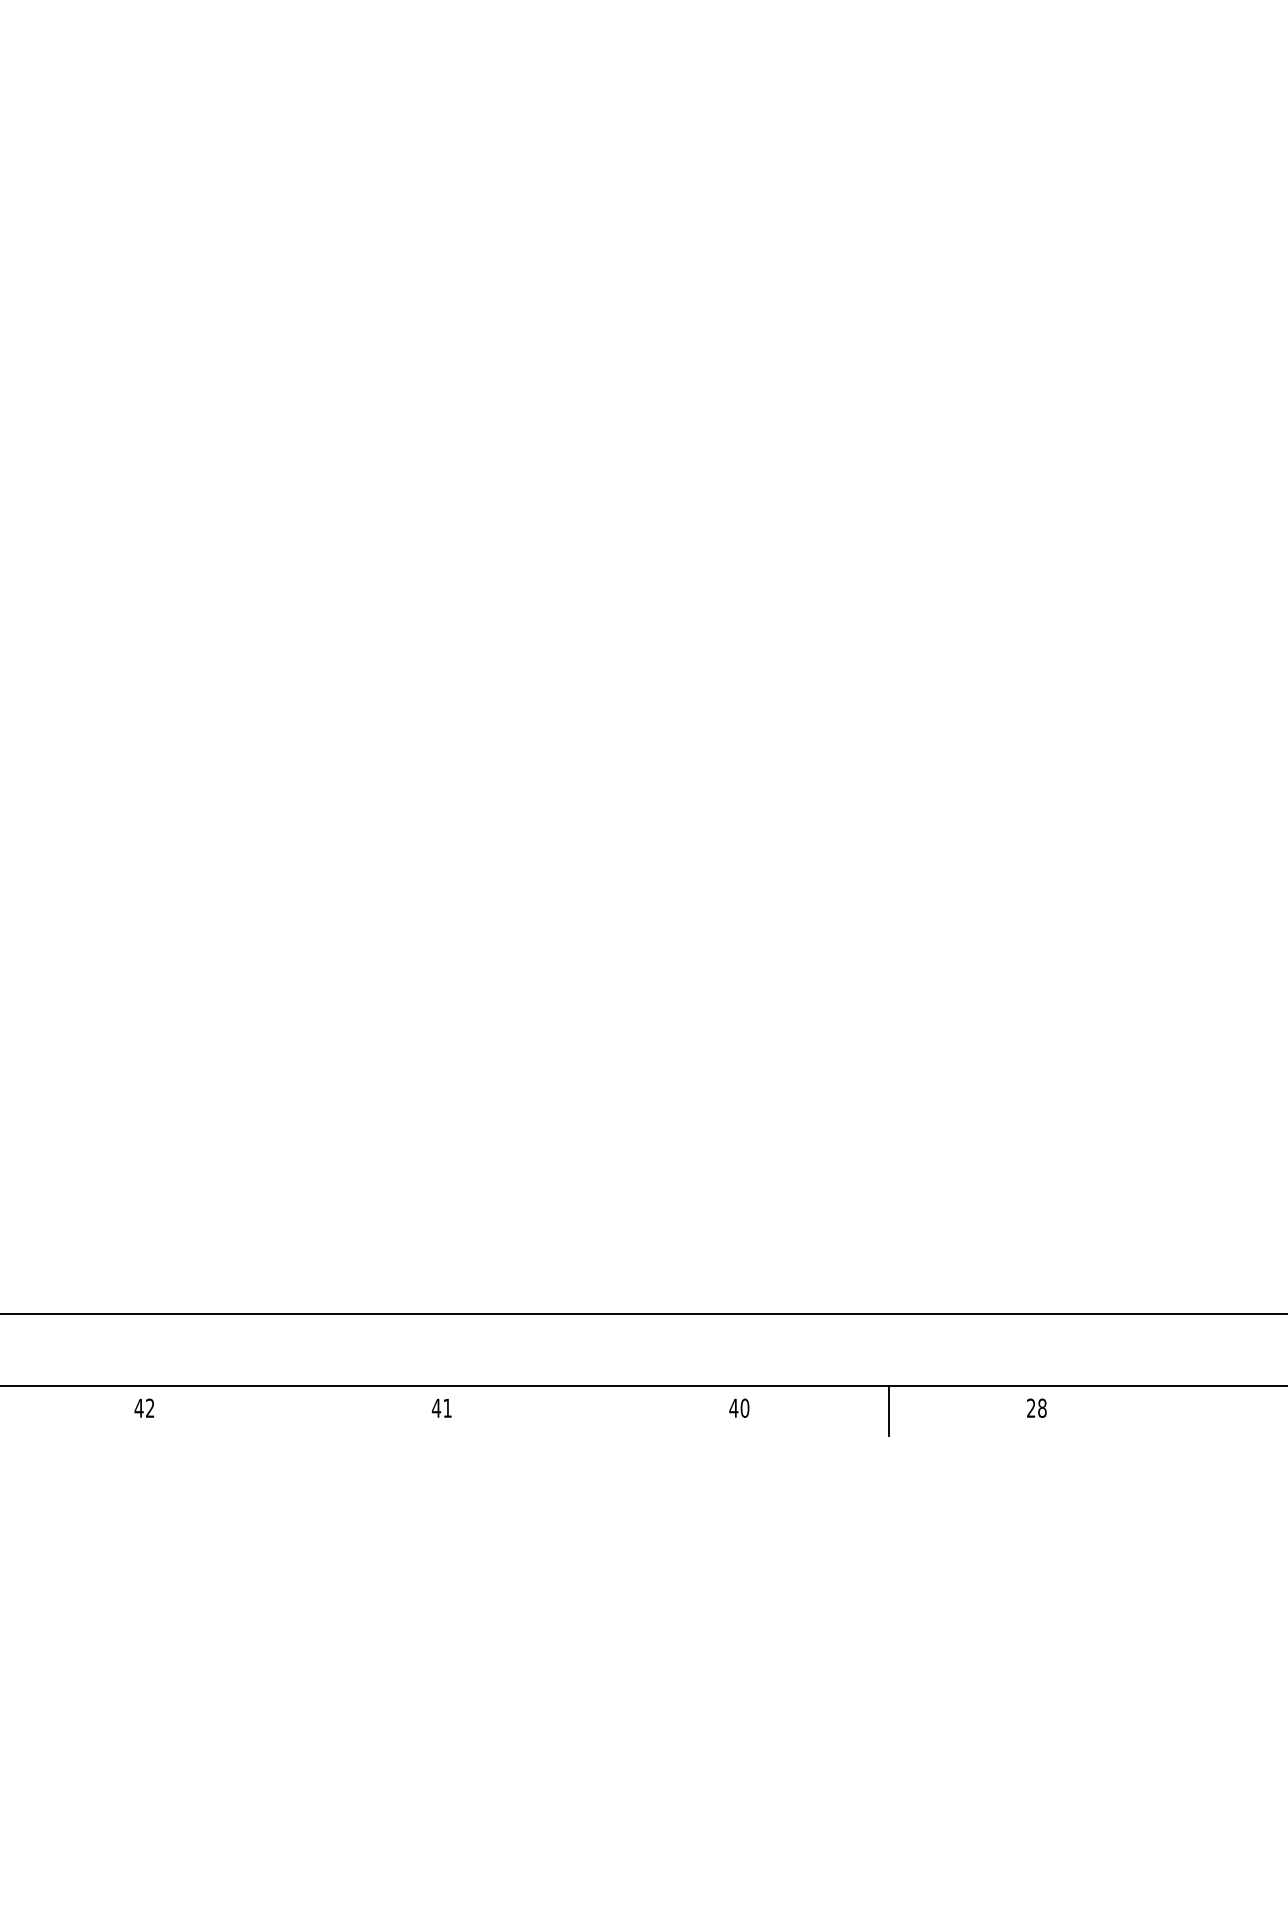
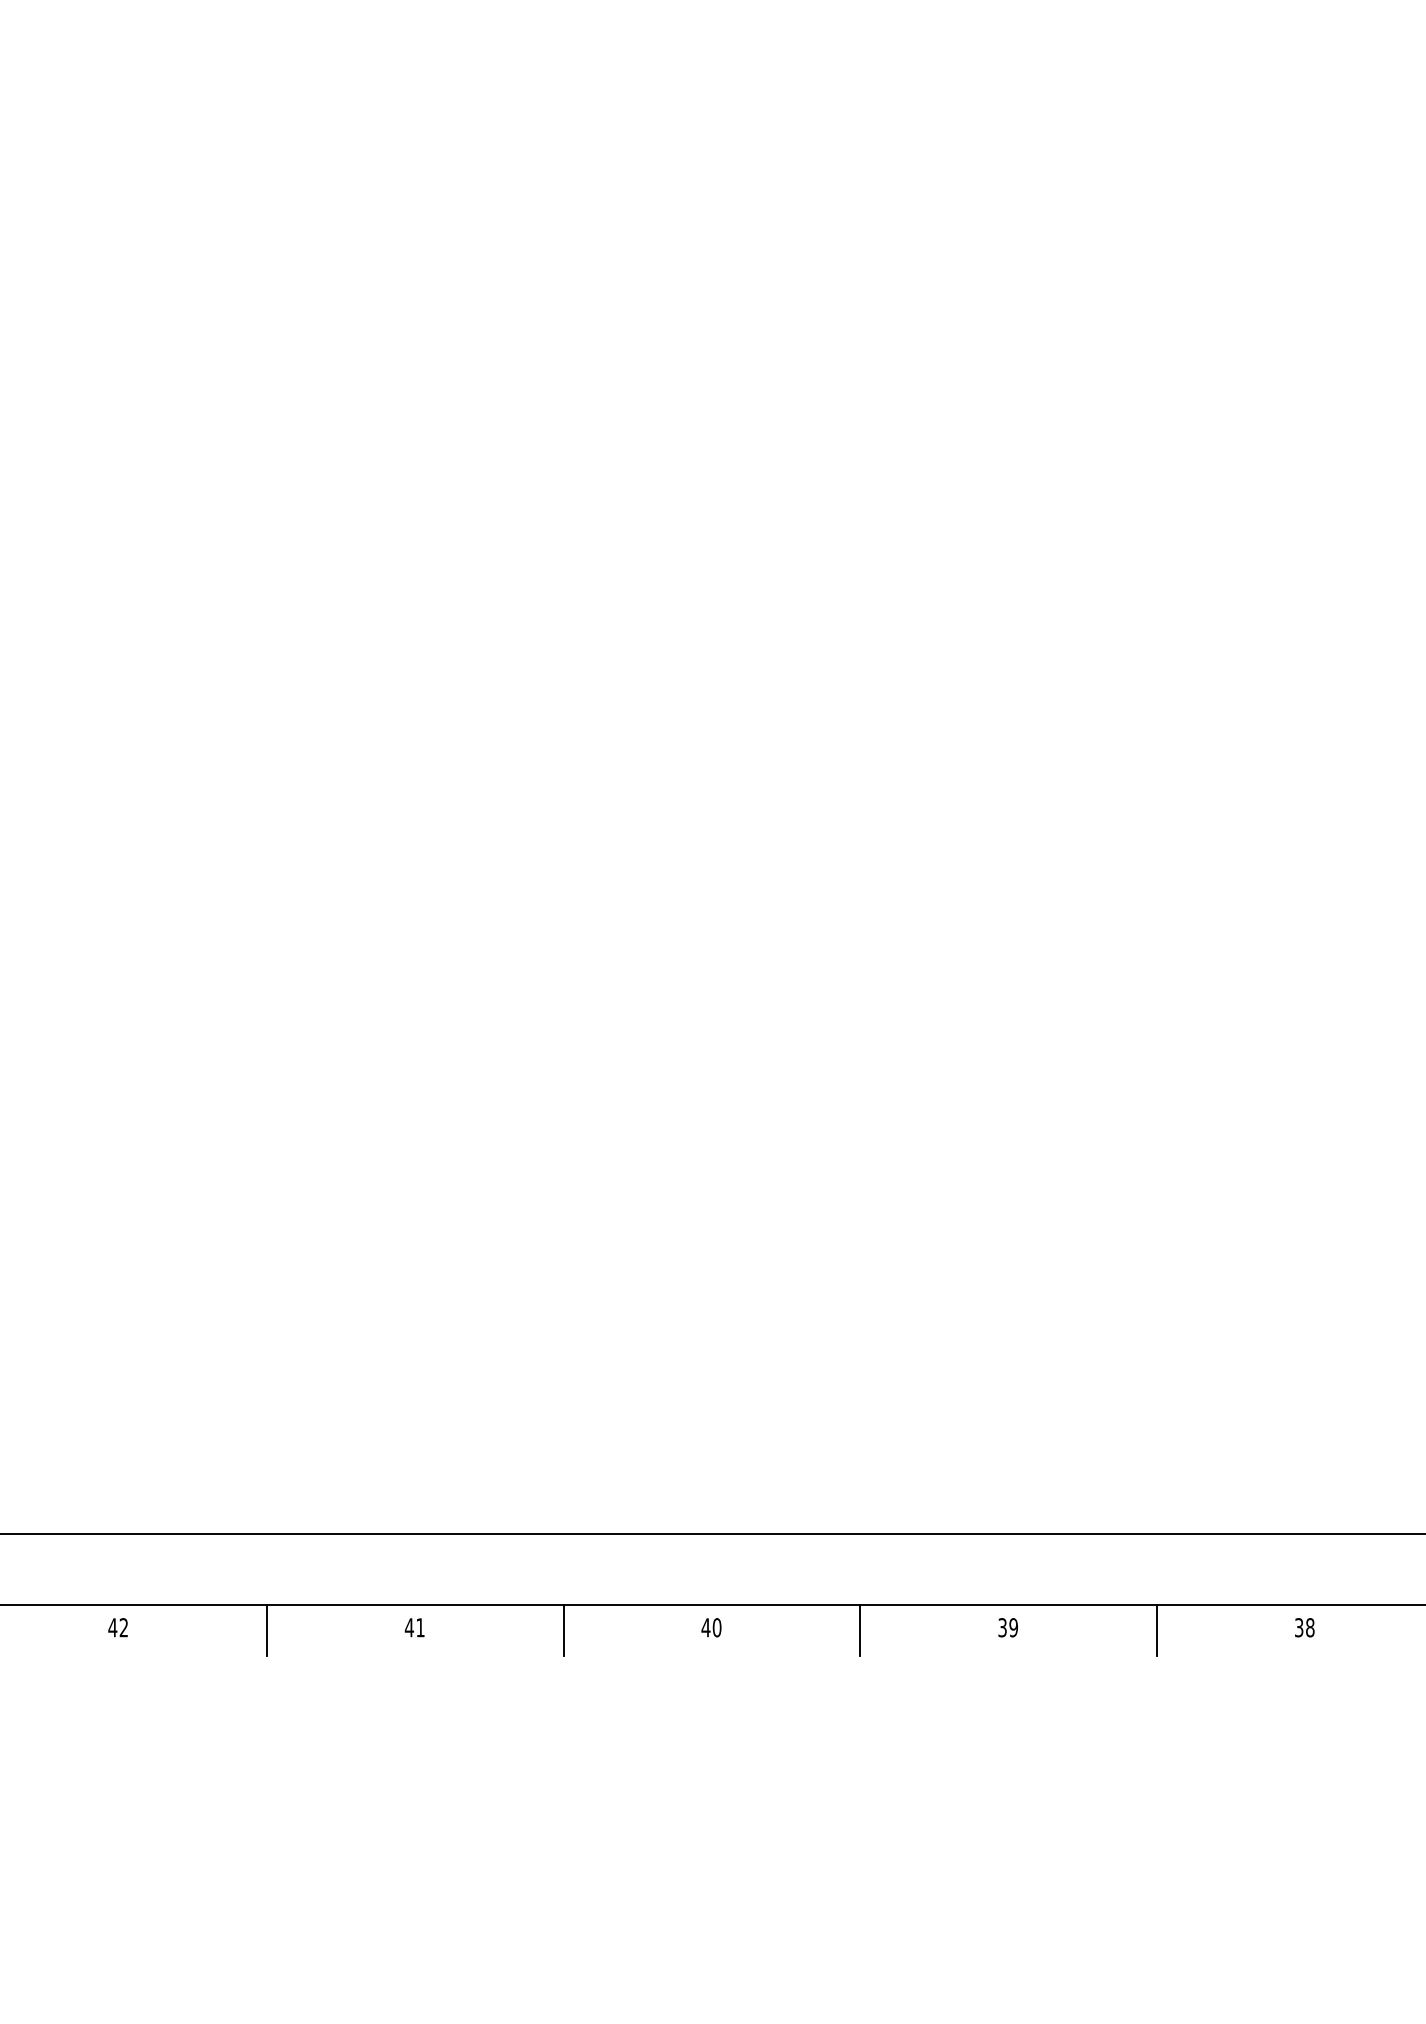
text: (1036, 1408) -> (1007, 1627), 28 -> 39
line: (294, 1411) -> (267, 1630), added
line: (590, 1411) -> (563, 1630), added
line: (1185, 1411) -> (1156, 1630), added

